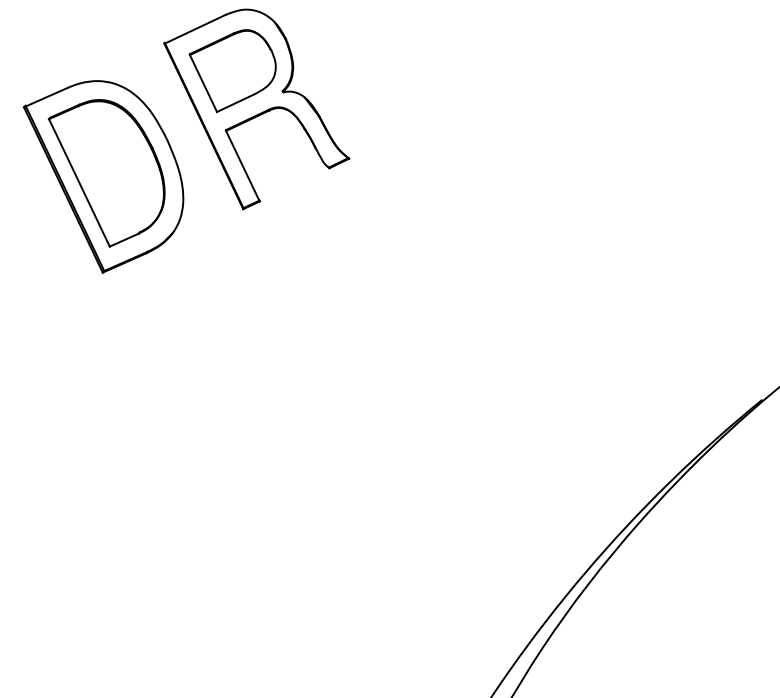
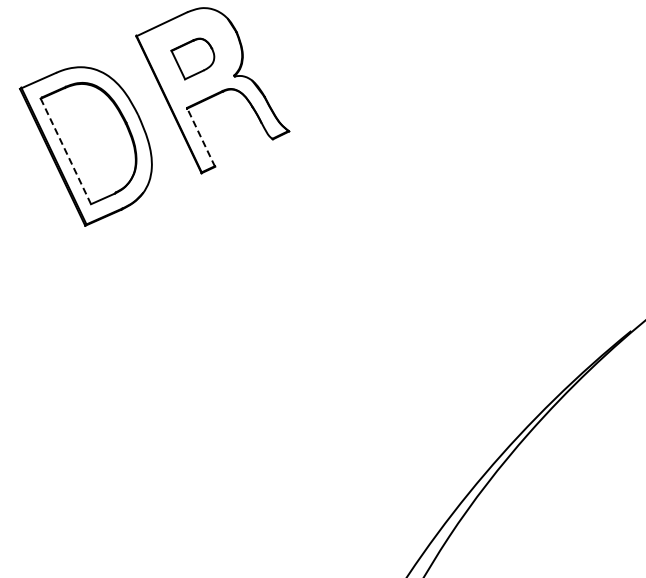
part: (232, 70) -> (192, 58), size x0.6
line: (243, 165) -> (201, 137), solid -> dashed
line: (78, 182) -> (65, 151), solid -> dashed

